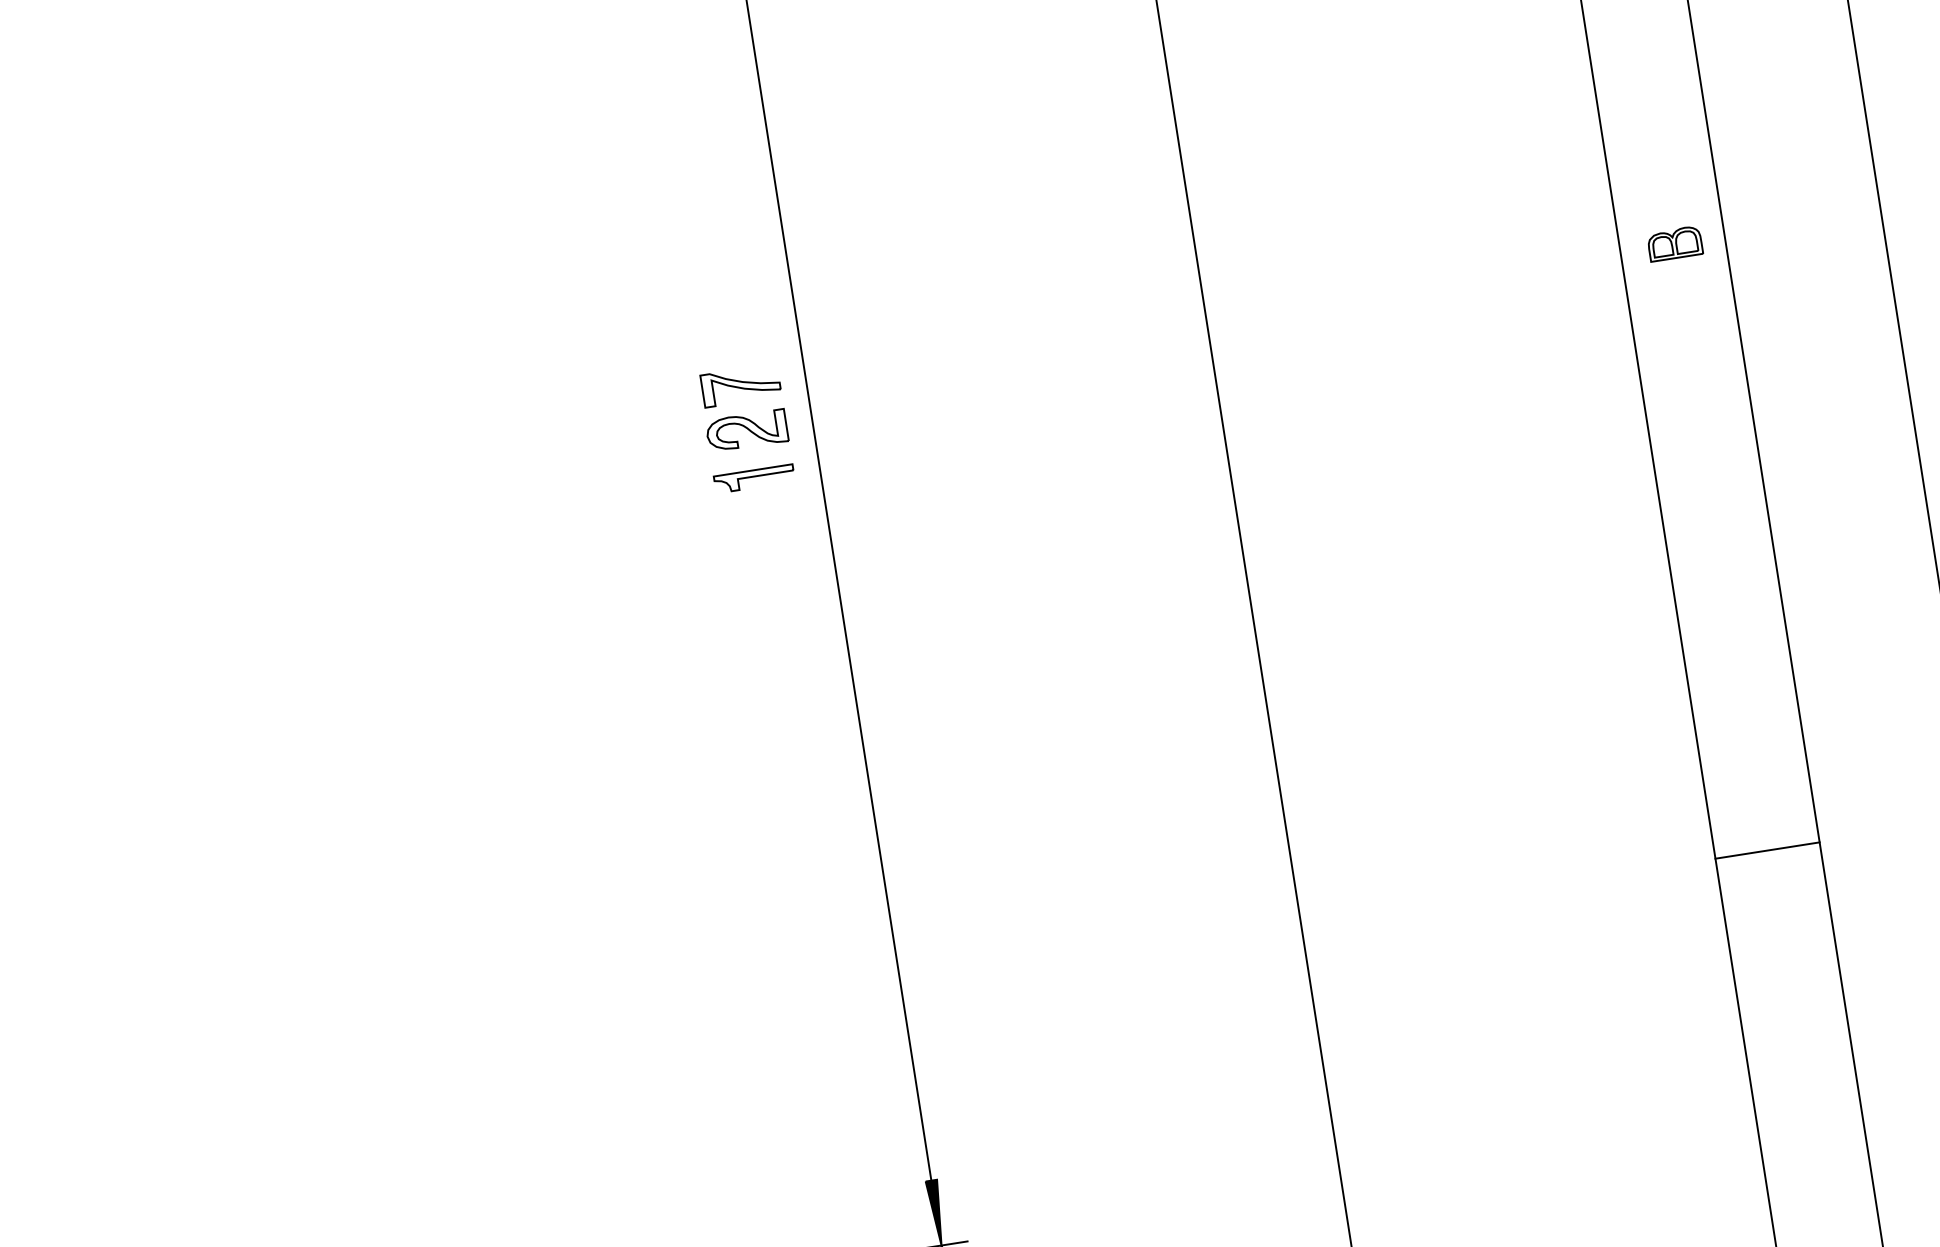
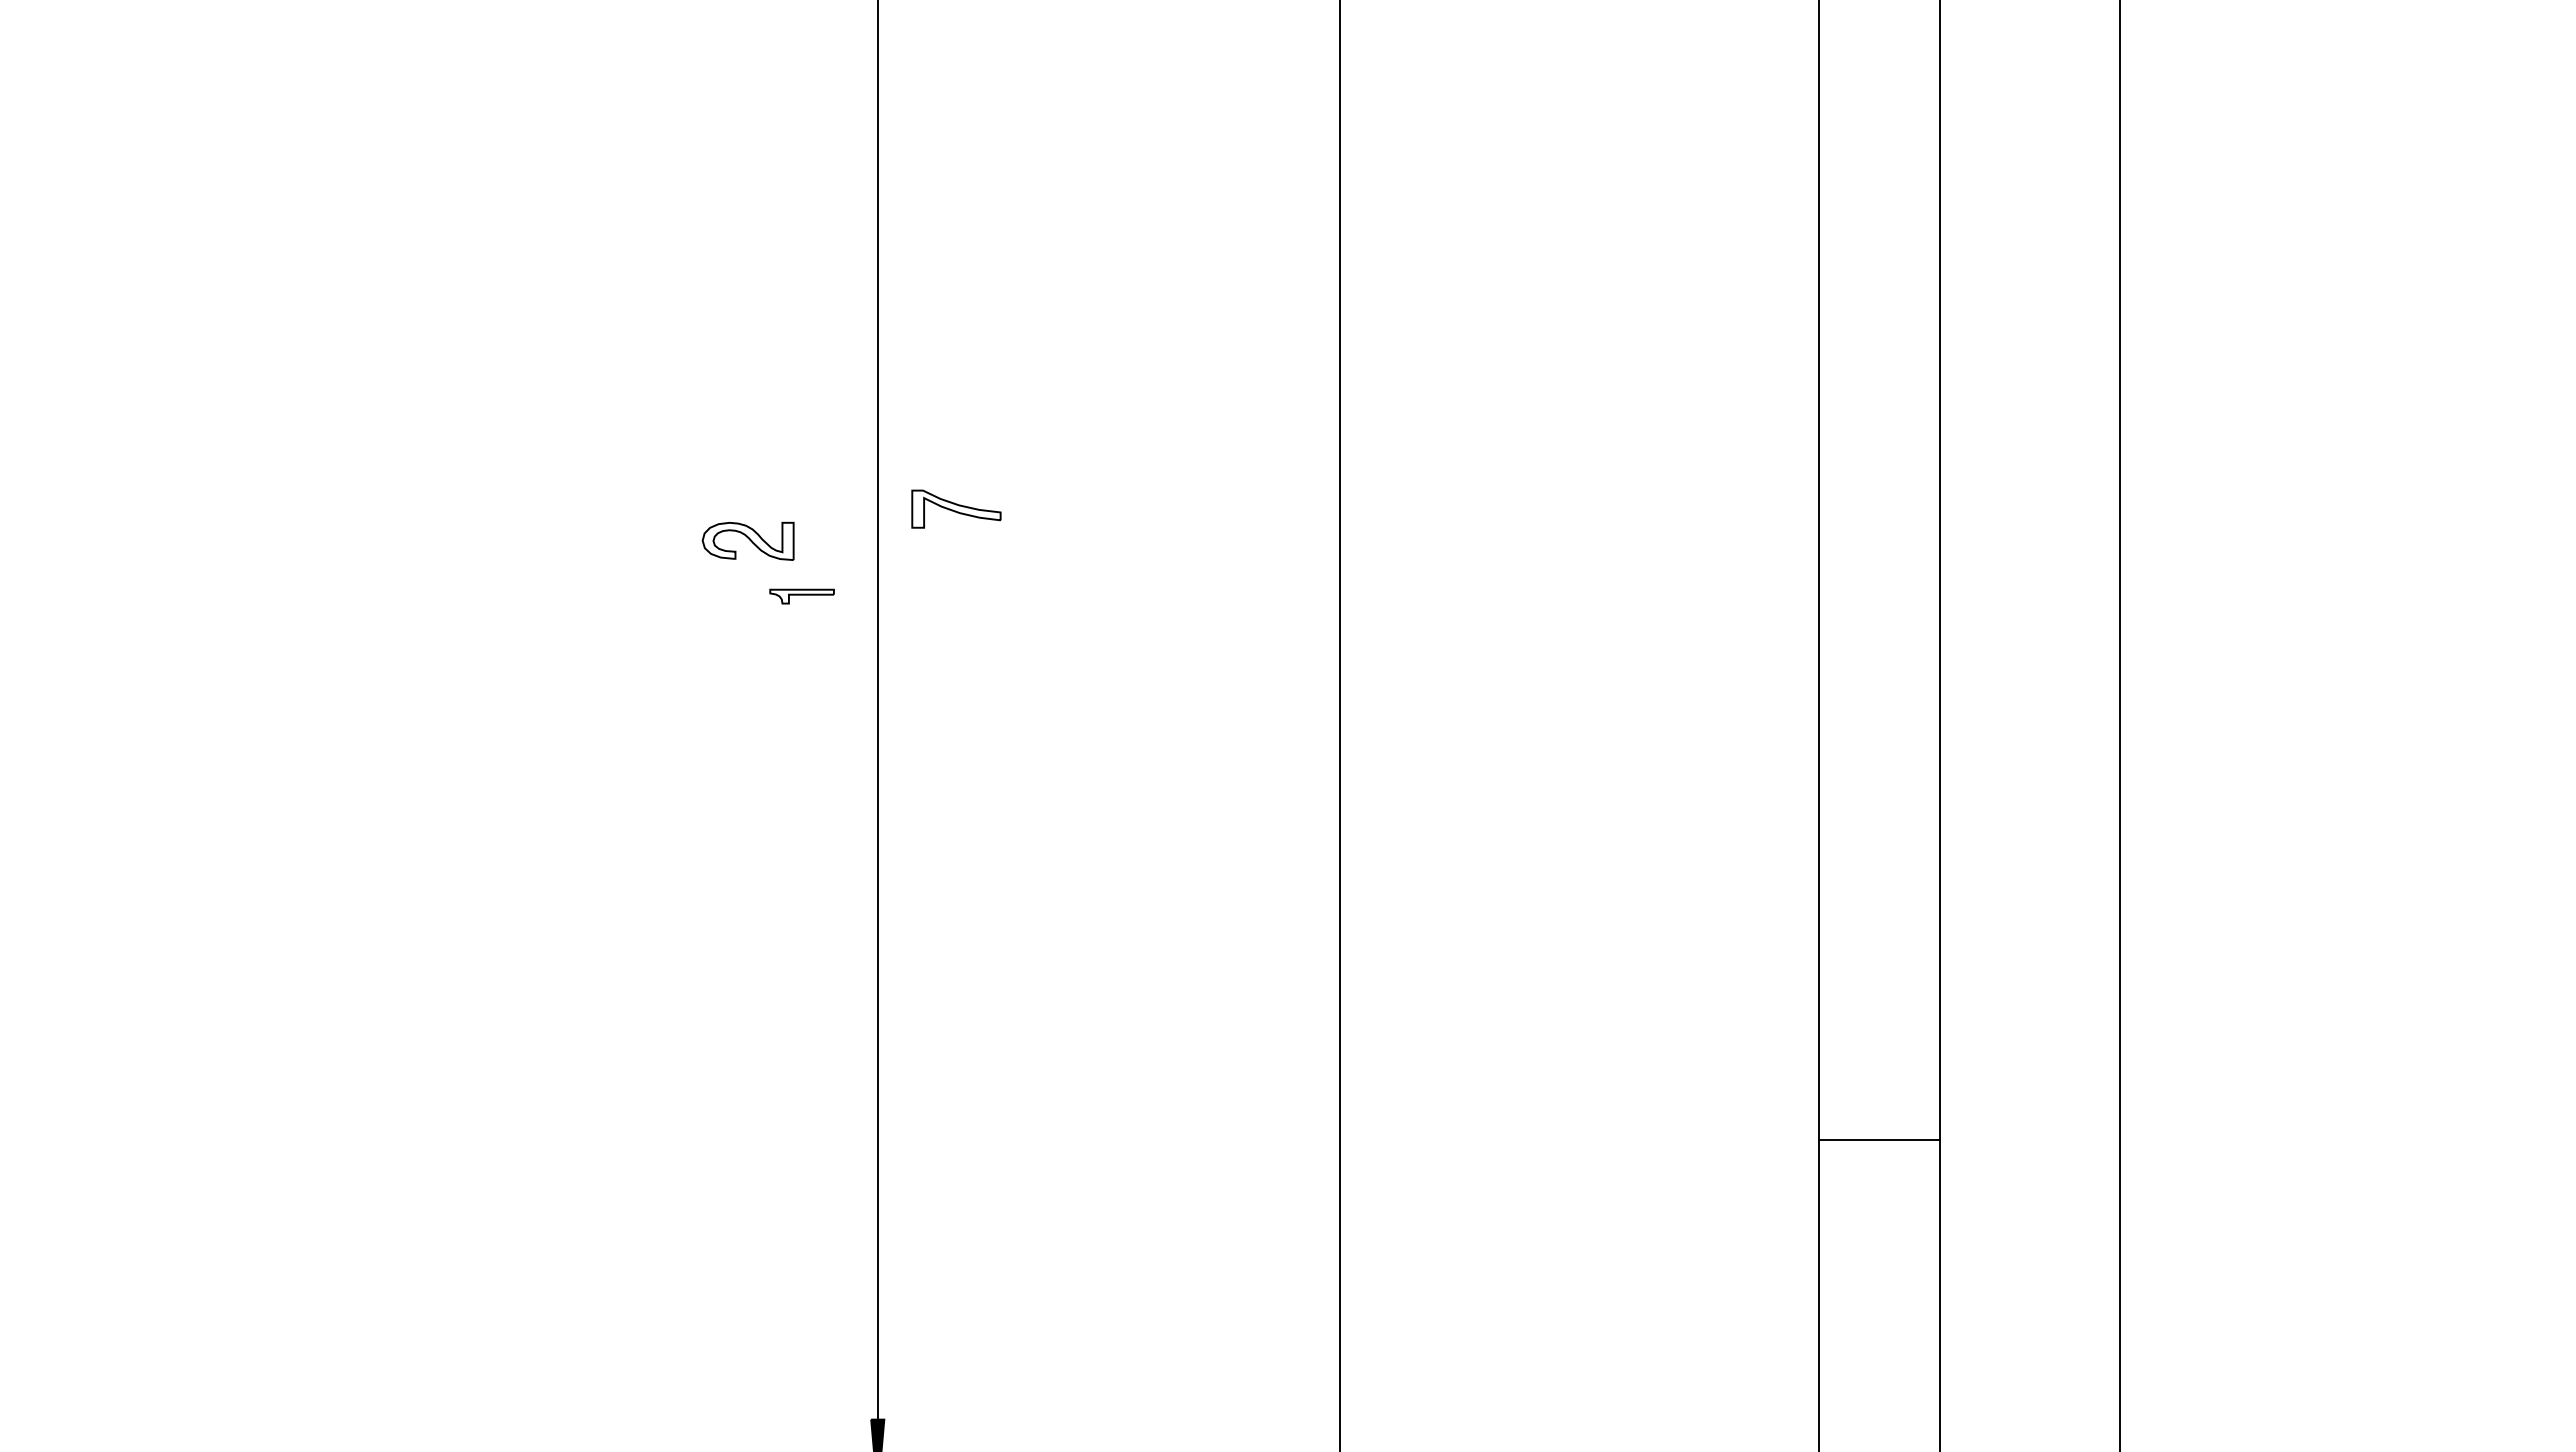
part: (1675, 243) -> (1882, 493), removed
part: (740, 385) -> (956, 508), moved
part: (746, 430) -> (747, 540), moved
part: (753, 478) -> (801, 596), size x0.7
line: (1767, 850) -> (1879, 1139), moved

